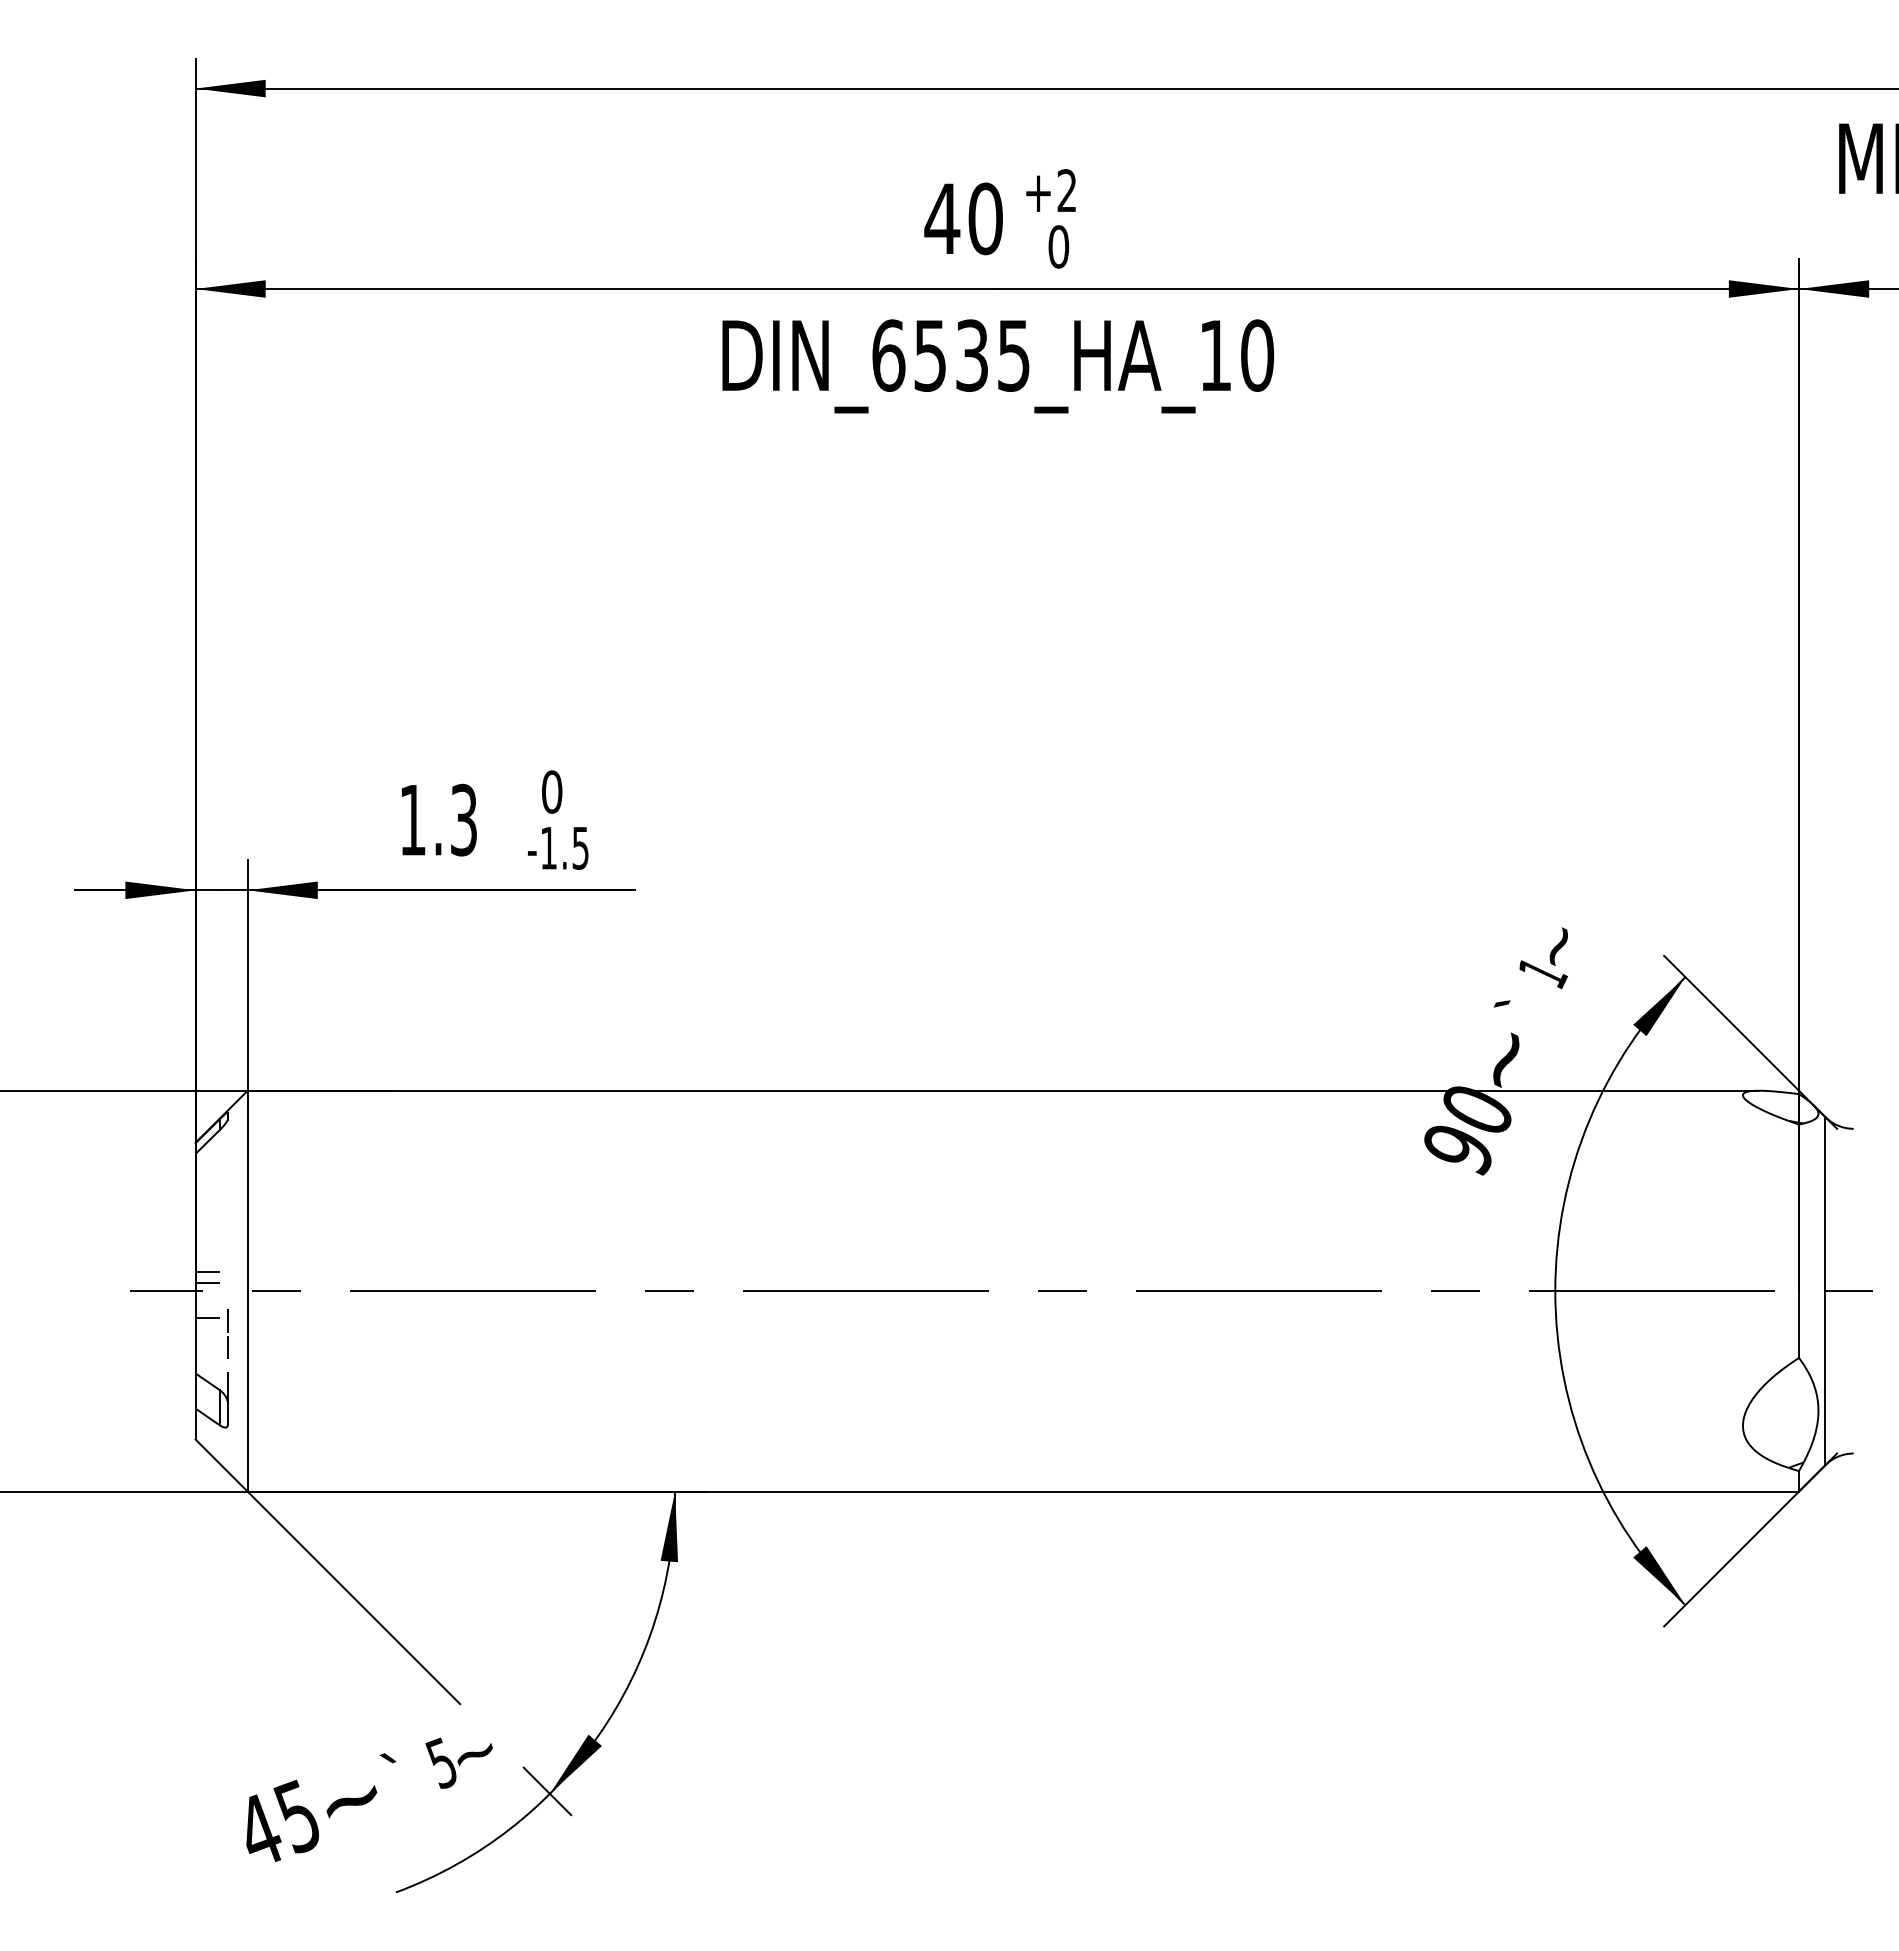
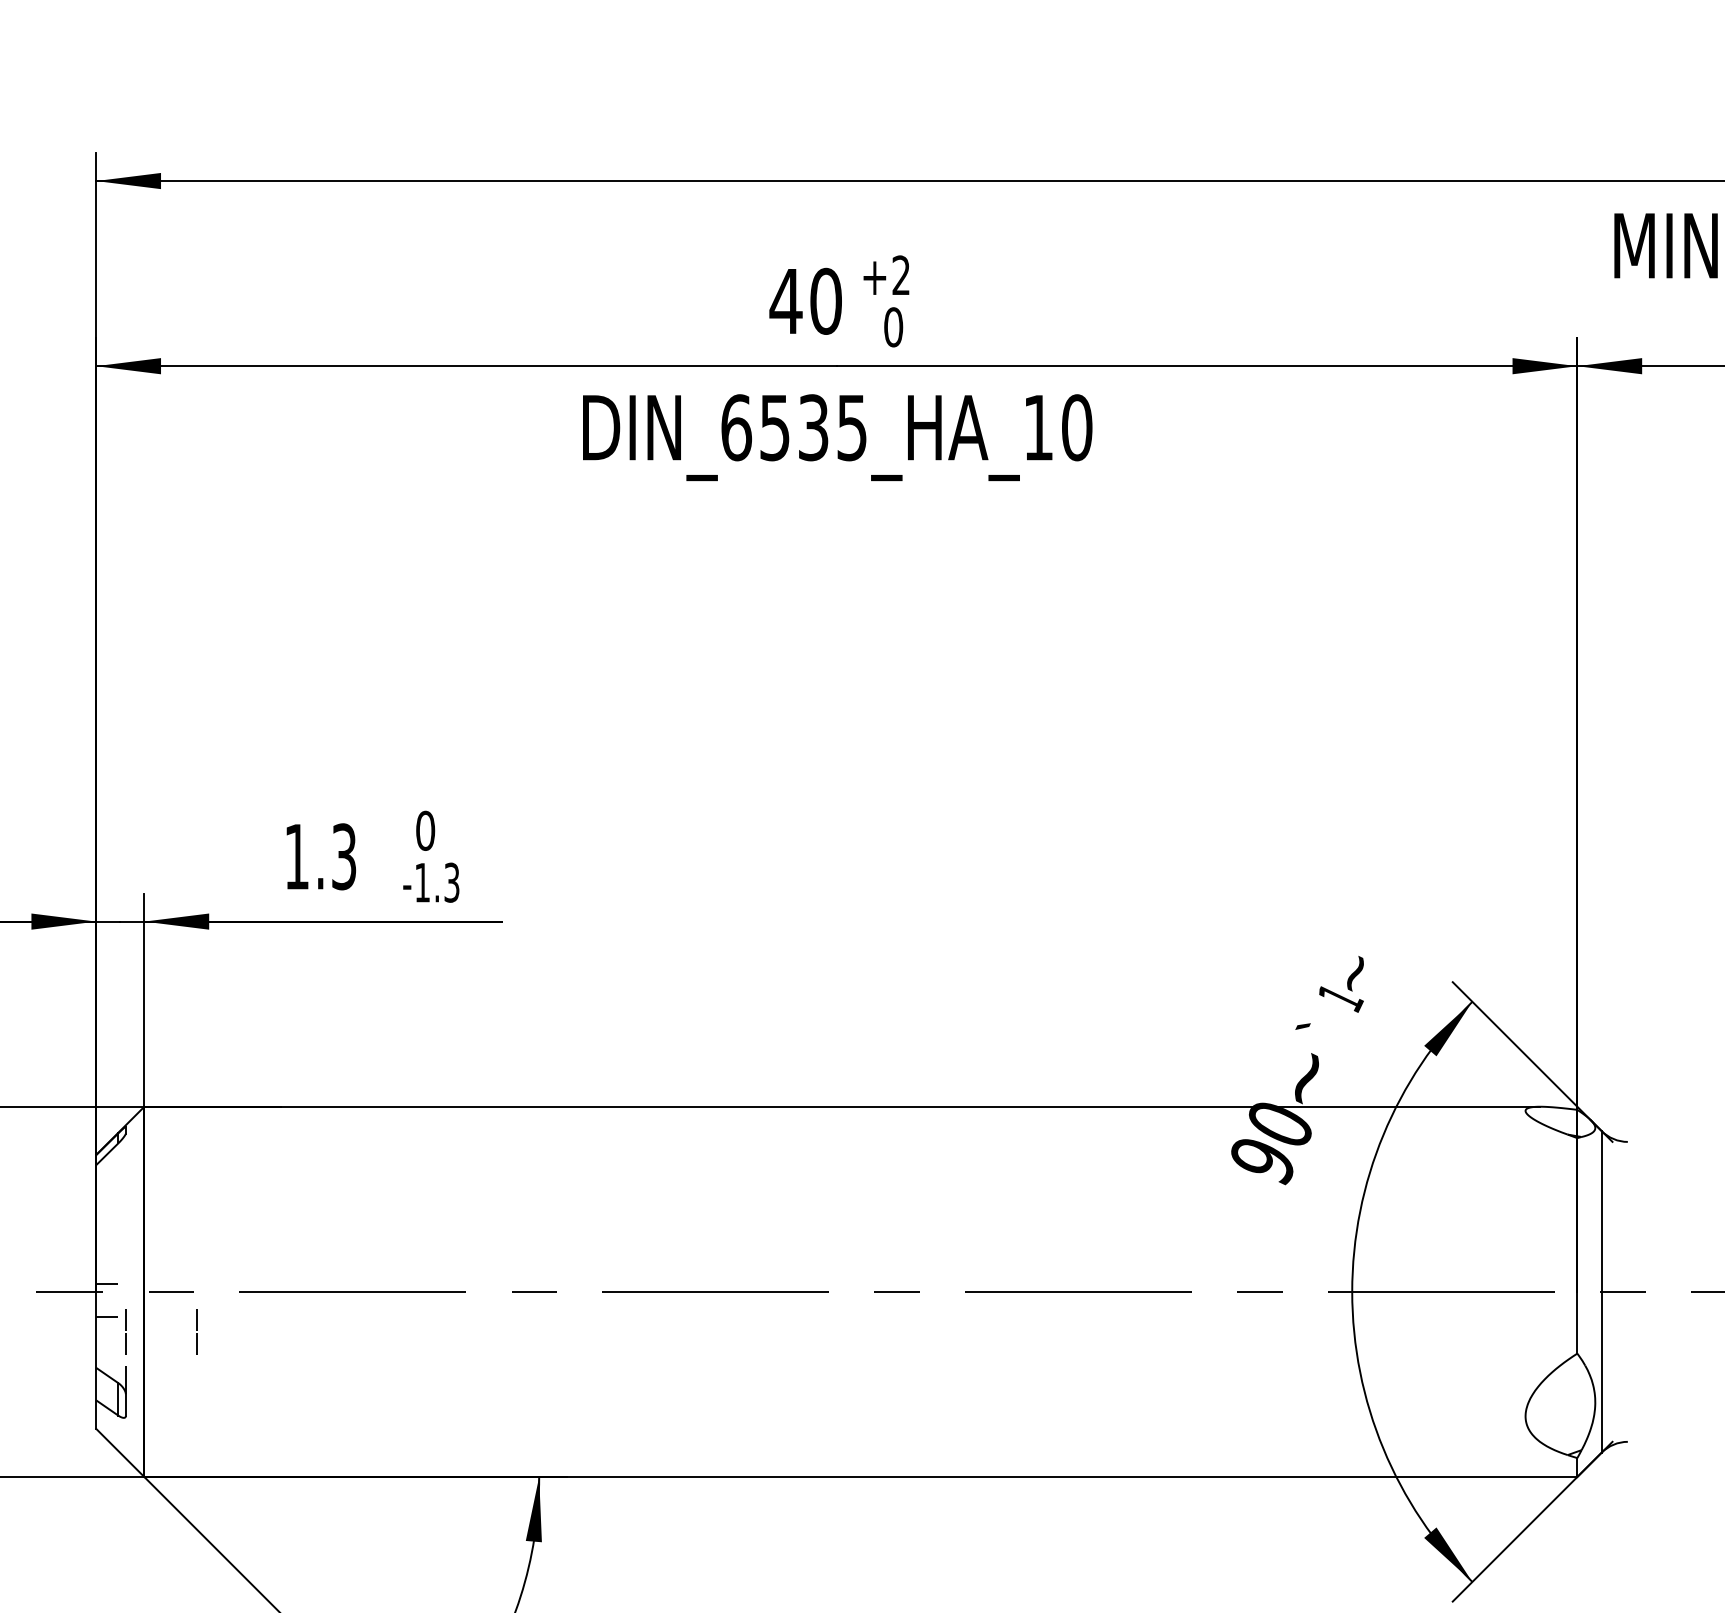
text: (580, 847) -> (451, 882), -1.5 -> -1.3
line: (207, 1272) -> (107, 1274), removed
line: (304, 1332) -> (196, 1330), added

